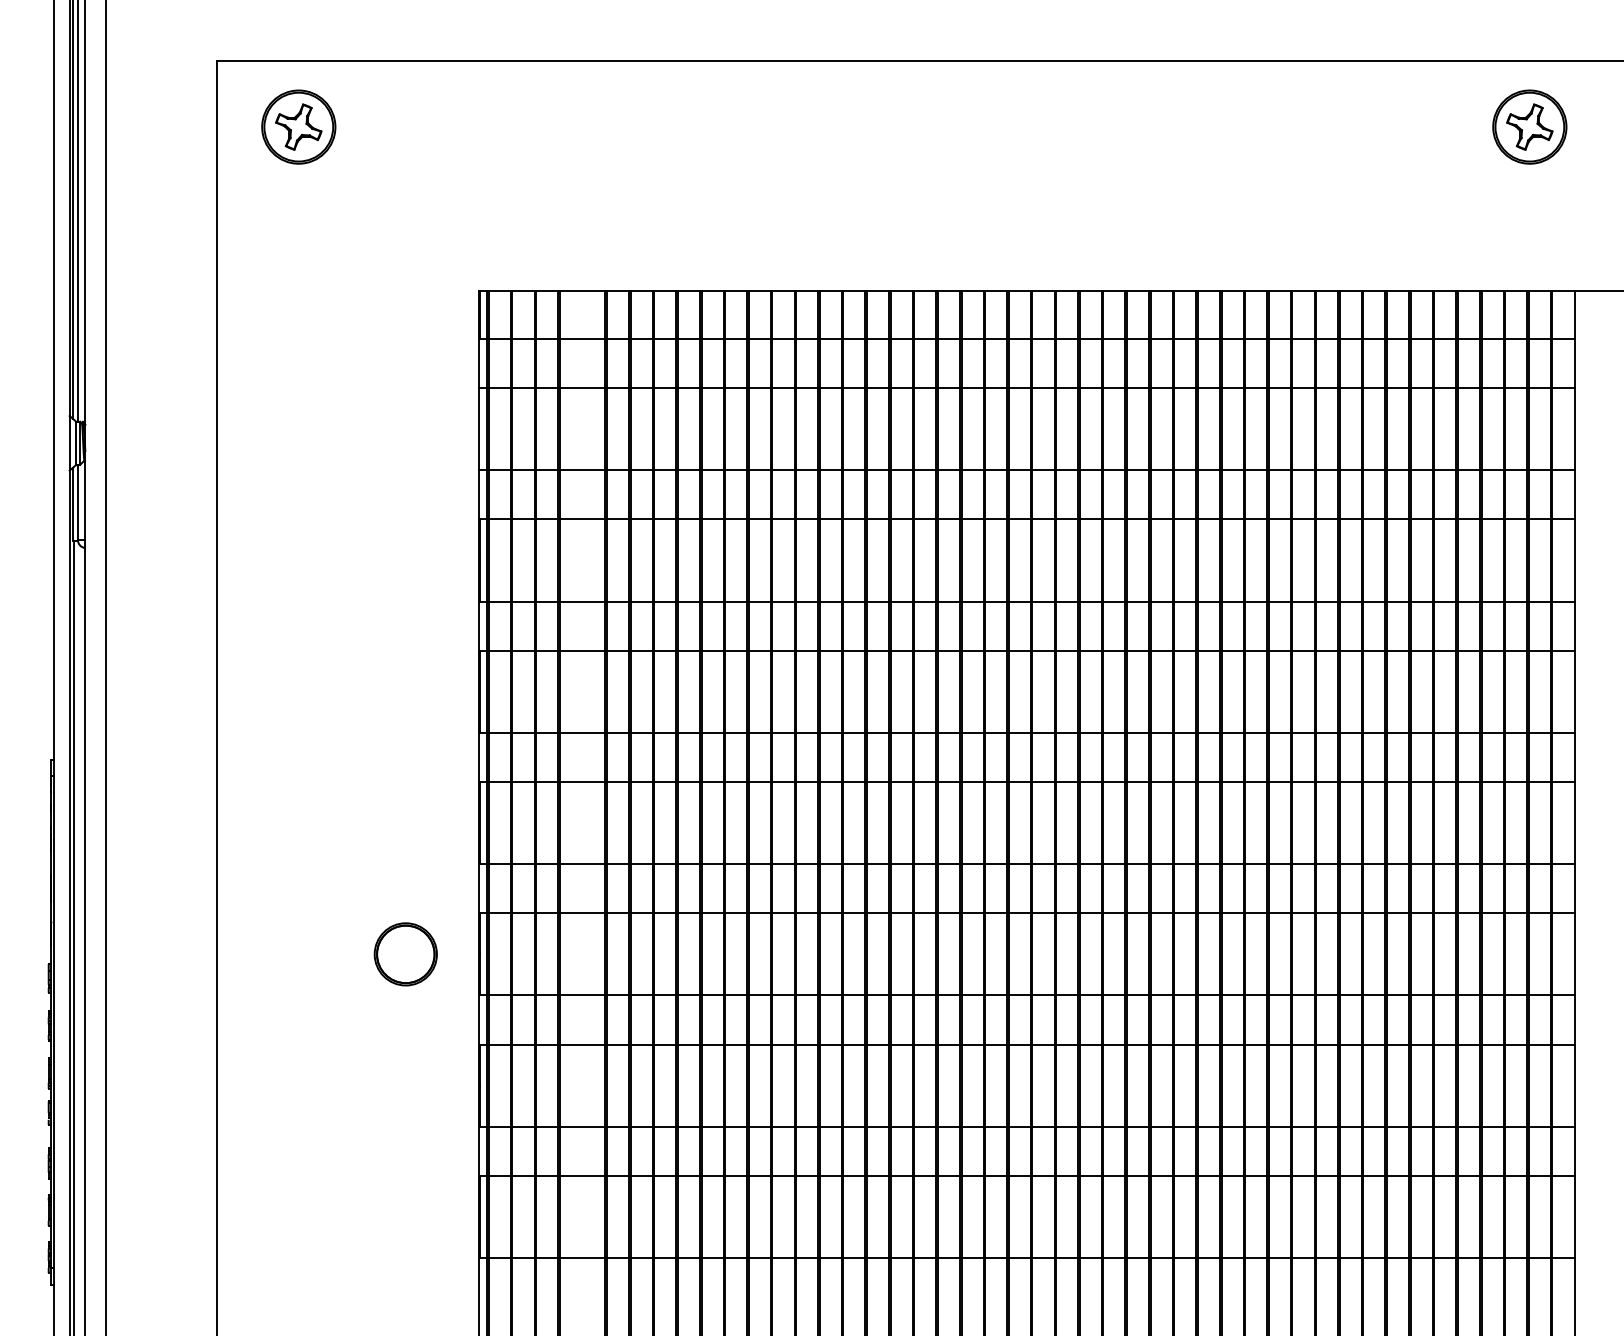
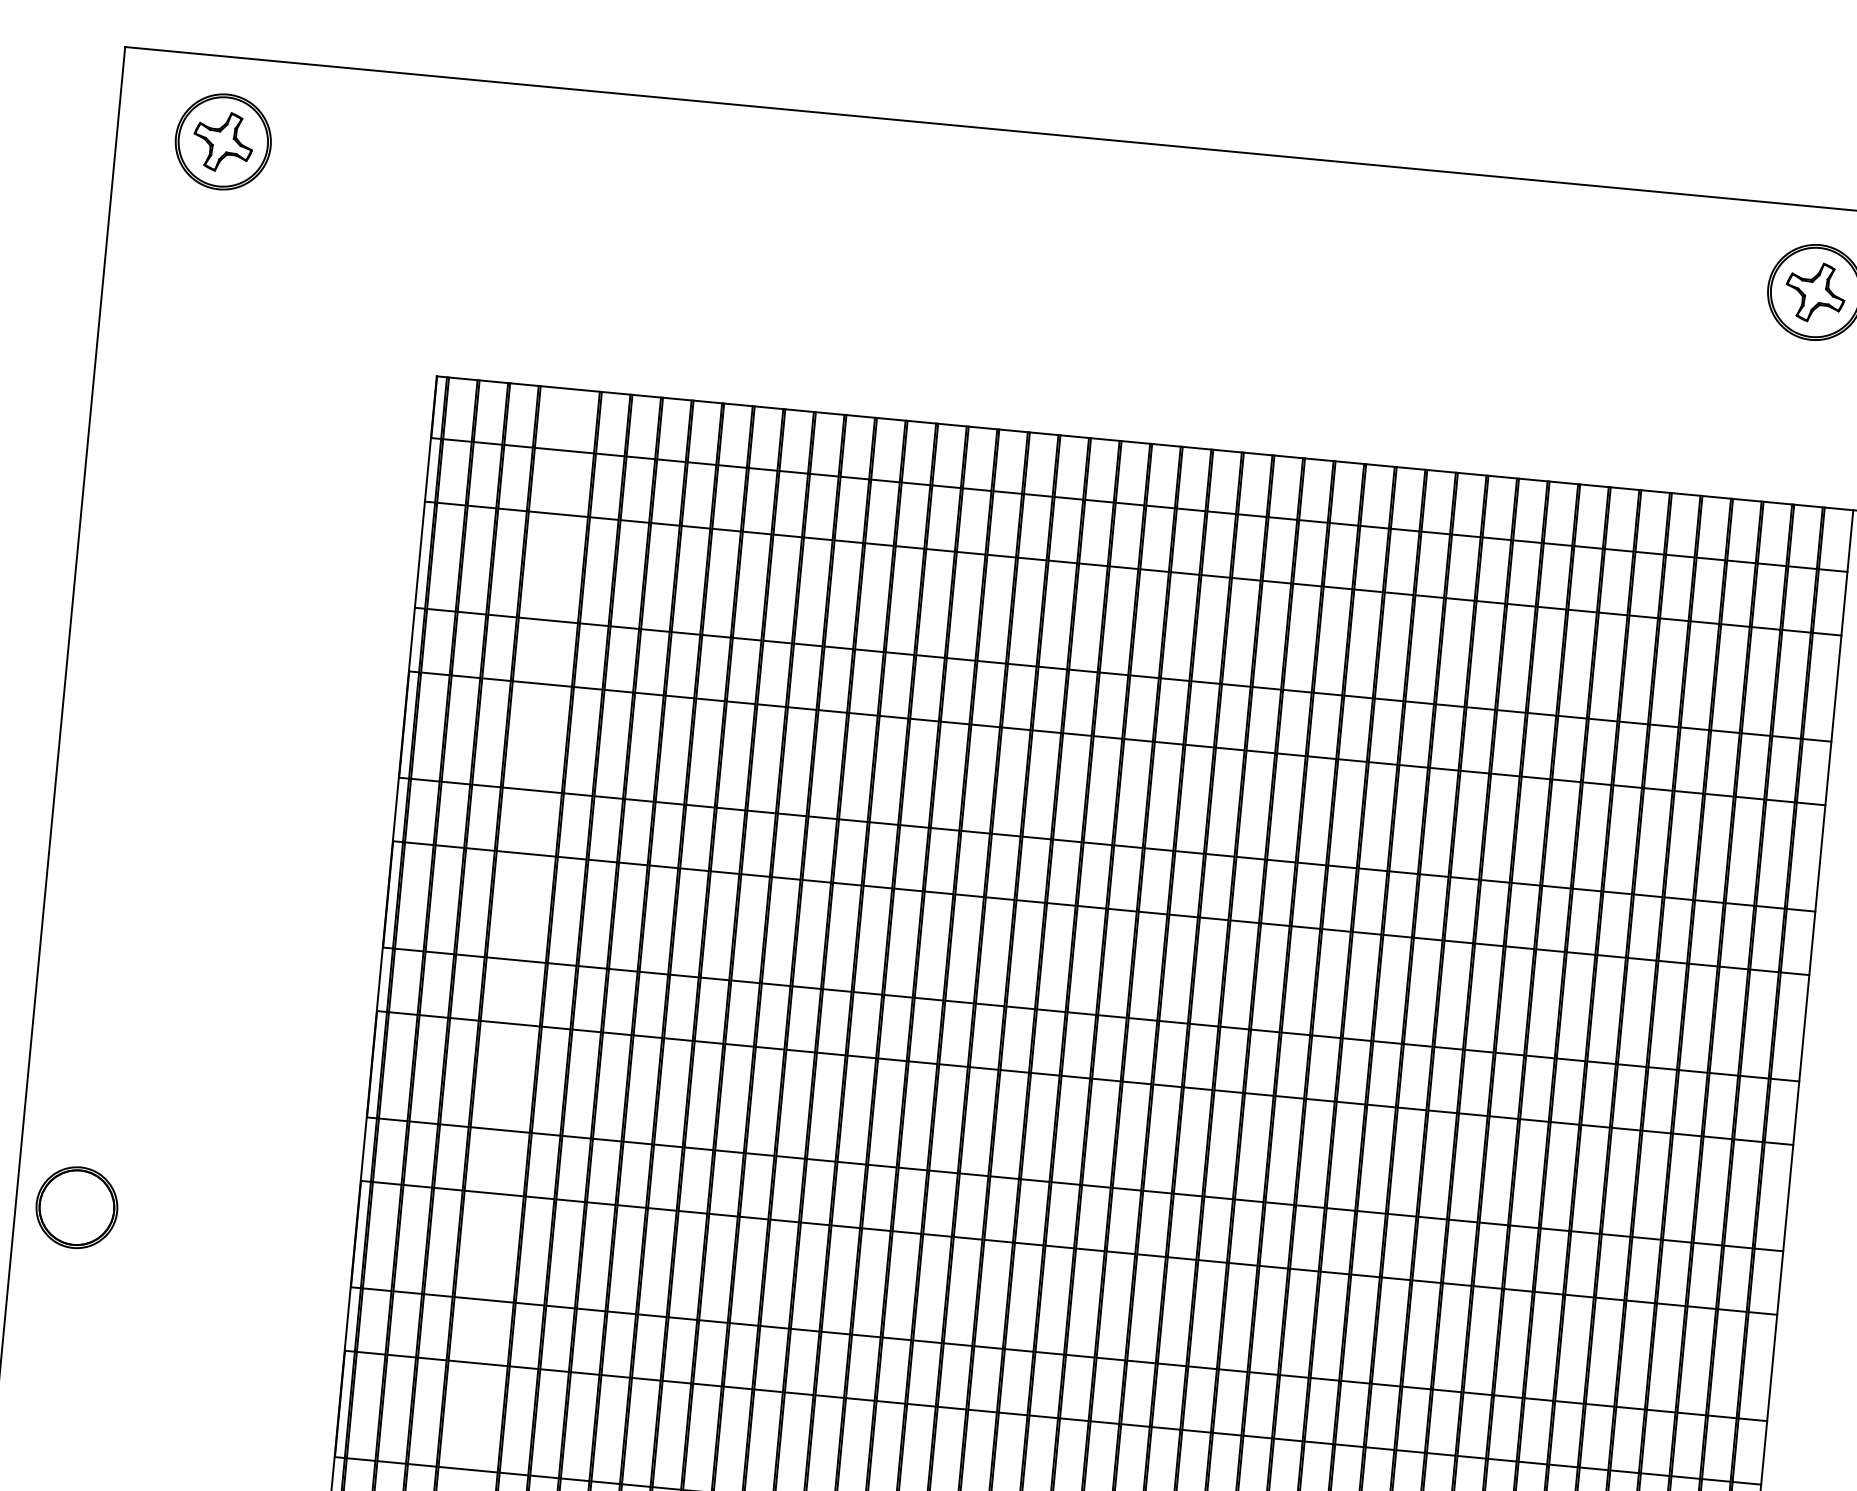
part: (405, 954) -> (76, 1207), moved

